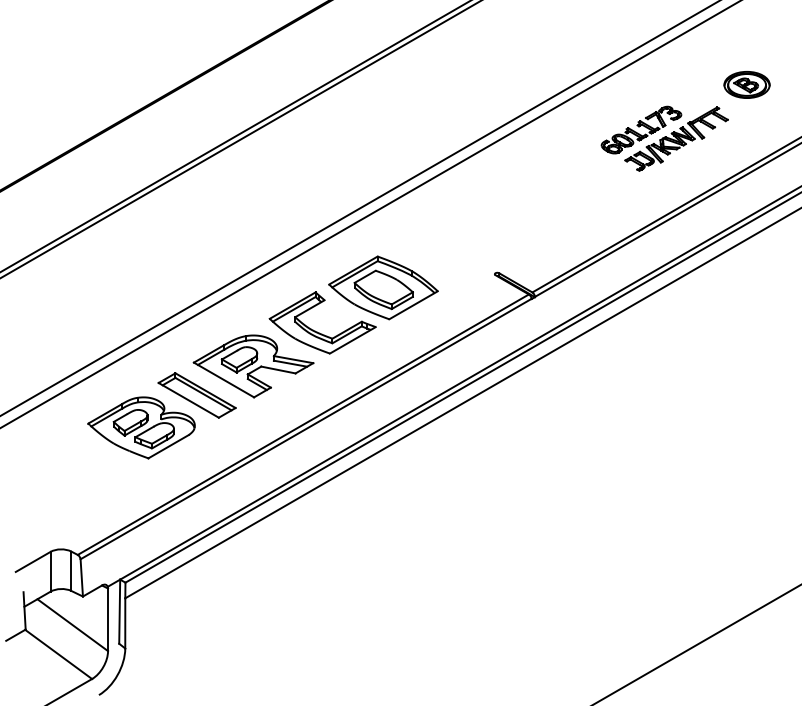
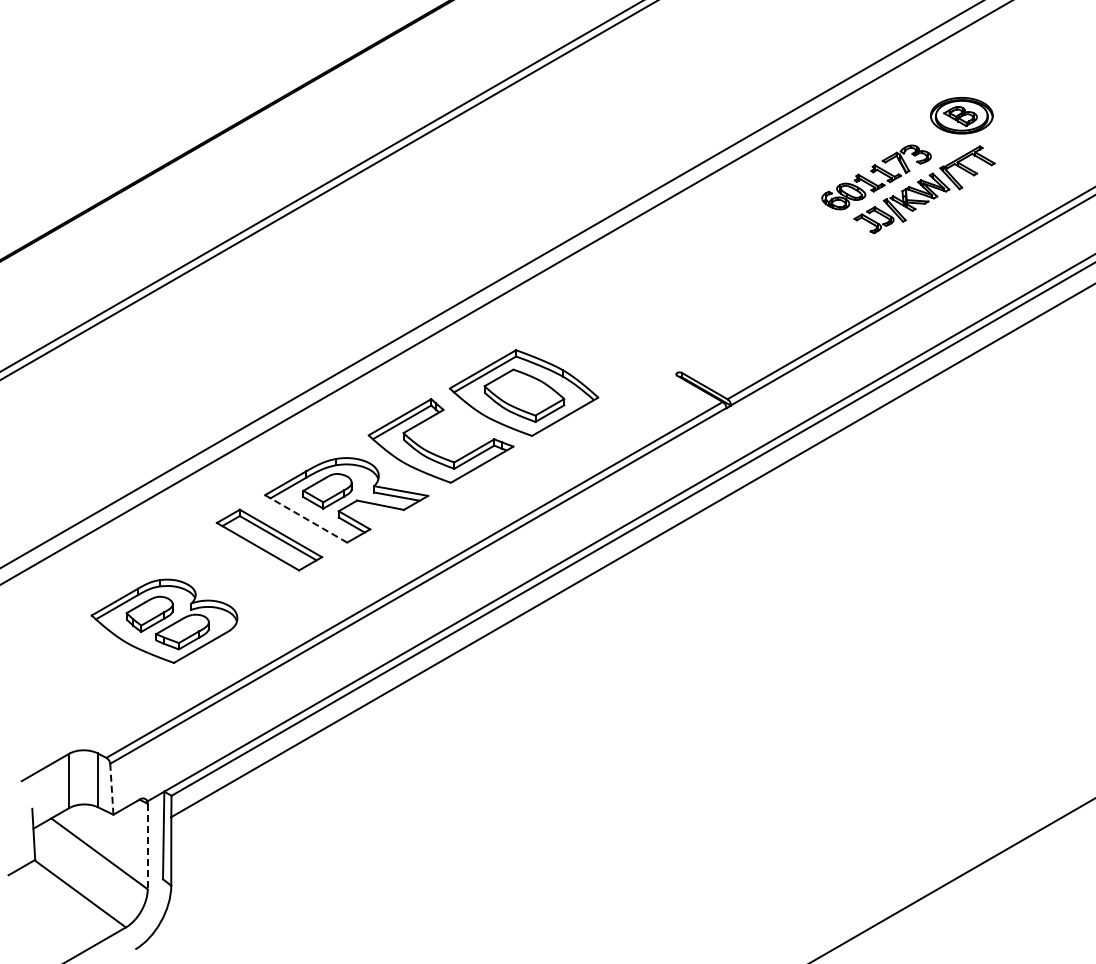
part: (746, 84) -> (961, 115), moved
line: (223, 379) -> (305, 518), solid -> dashed
part: (141, 427) -> (164, 620), moved
line: (81, 578) -> (111, 789), solid -> dashed
line: (107, 619) -> (147, 846), solid -> dashed

